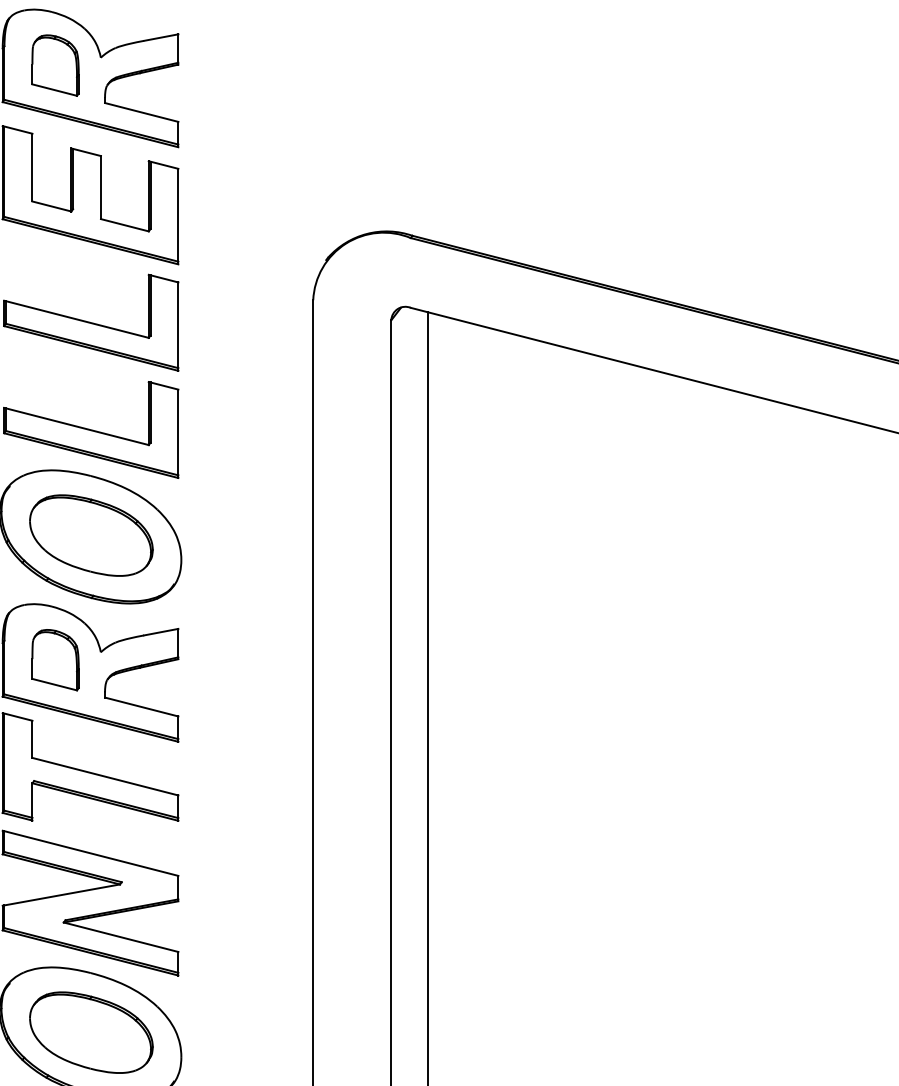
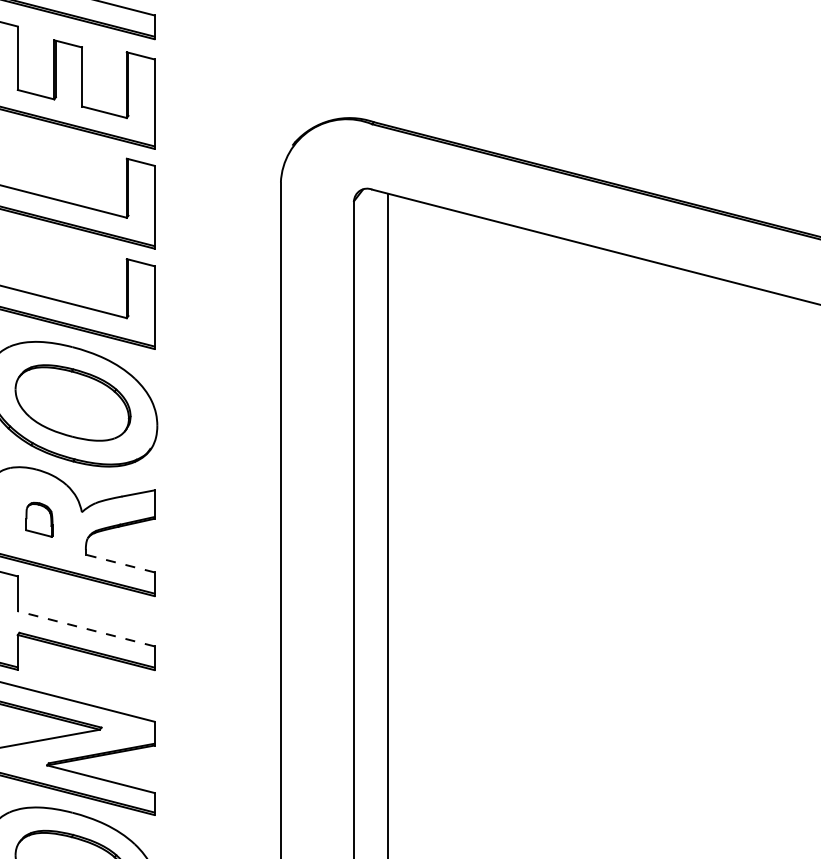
part: (55, 660) -> (39, 519), size x0.6
line: (141, 707) -> (119, 563), solid -> dashed
line: (104, 776) -> (85, 628), solid -> dashed

